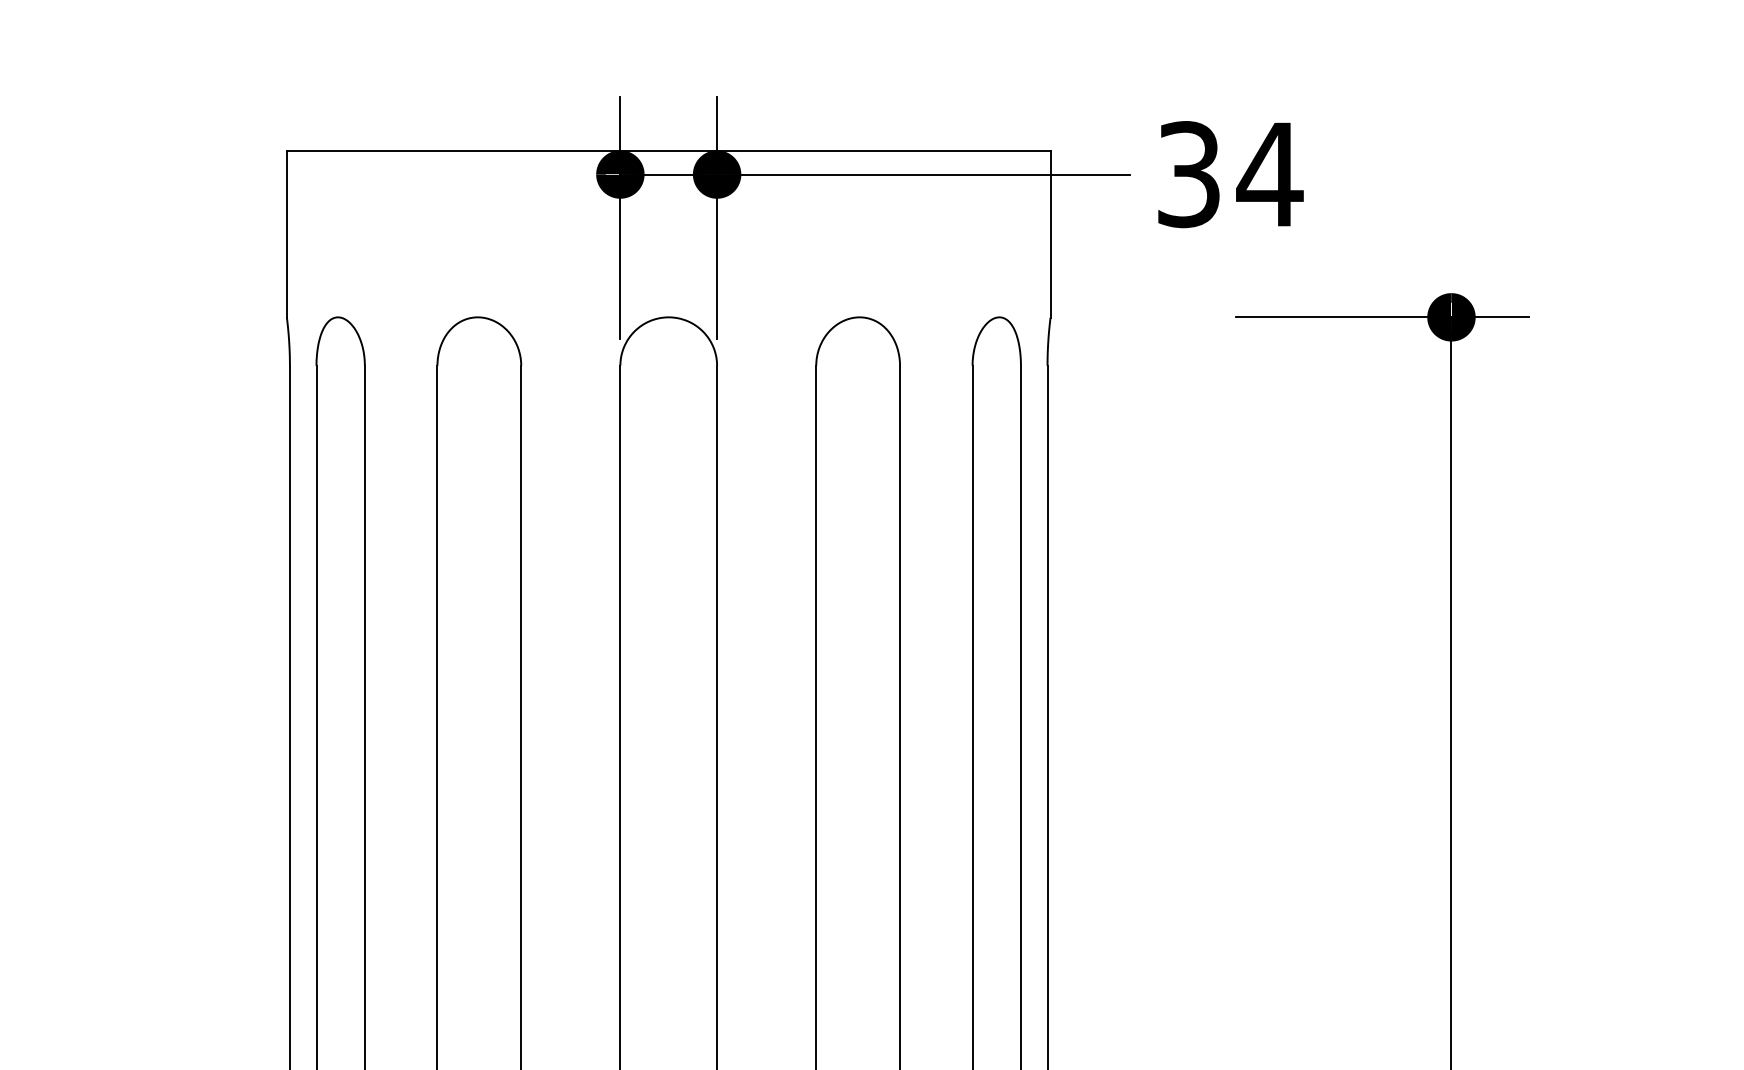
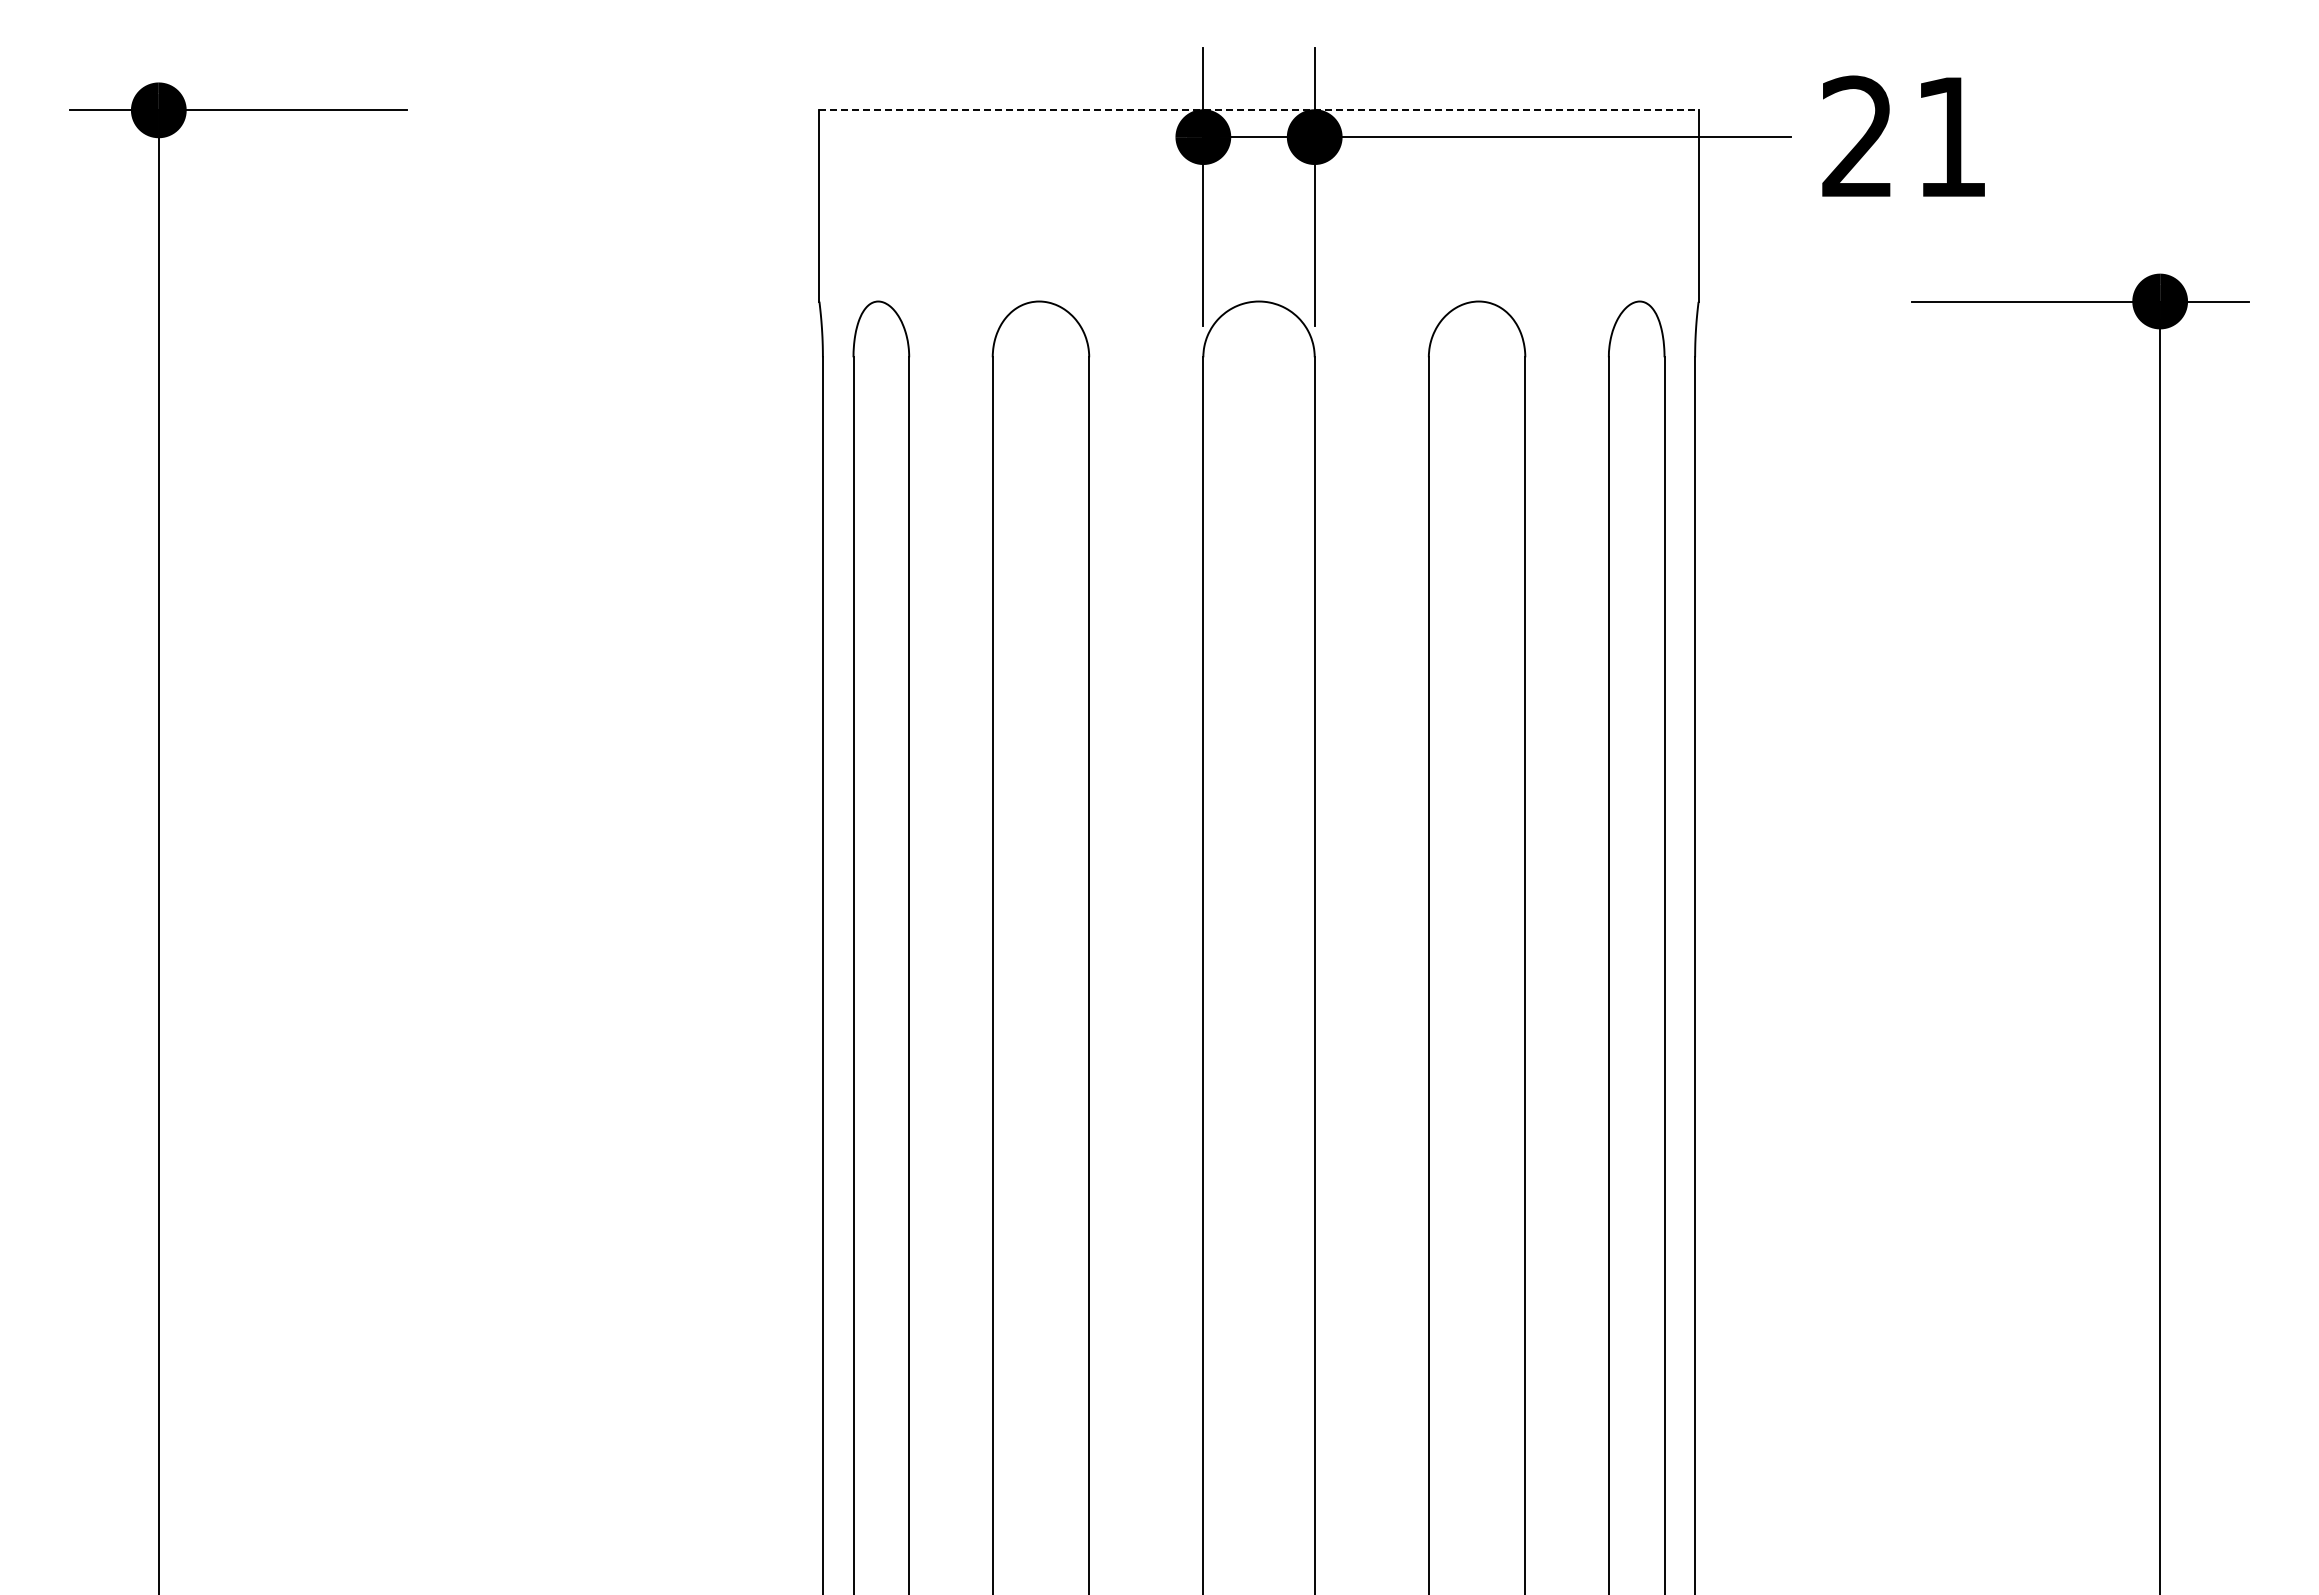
line: (669, 151) -> (1259, 110), solid -> dashed
text: (1231, 174) -> (1906, 136), 34 -> 21

